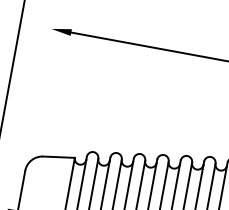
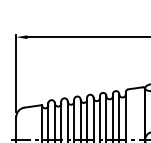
line: (40, 91) -> (16, 72), added

